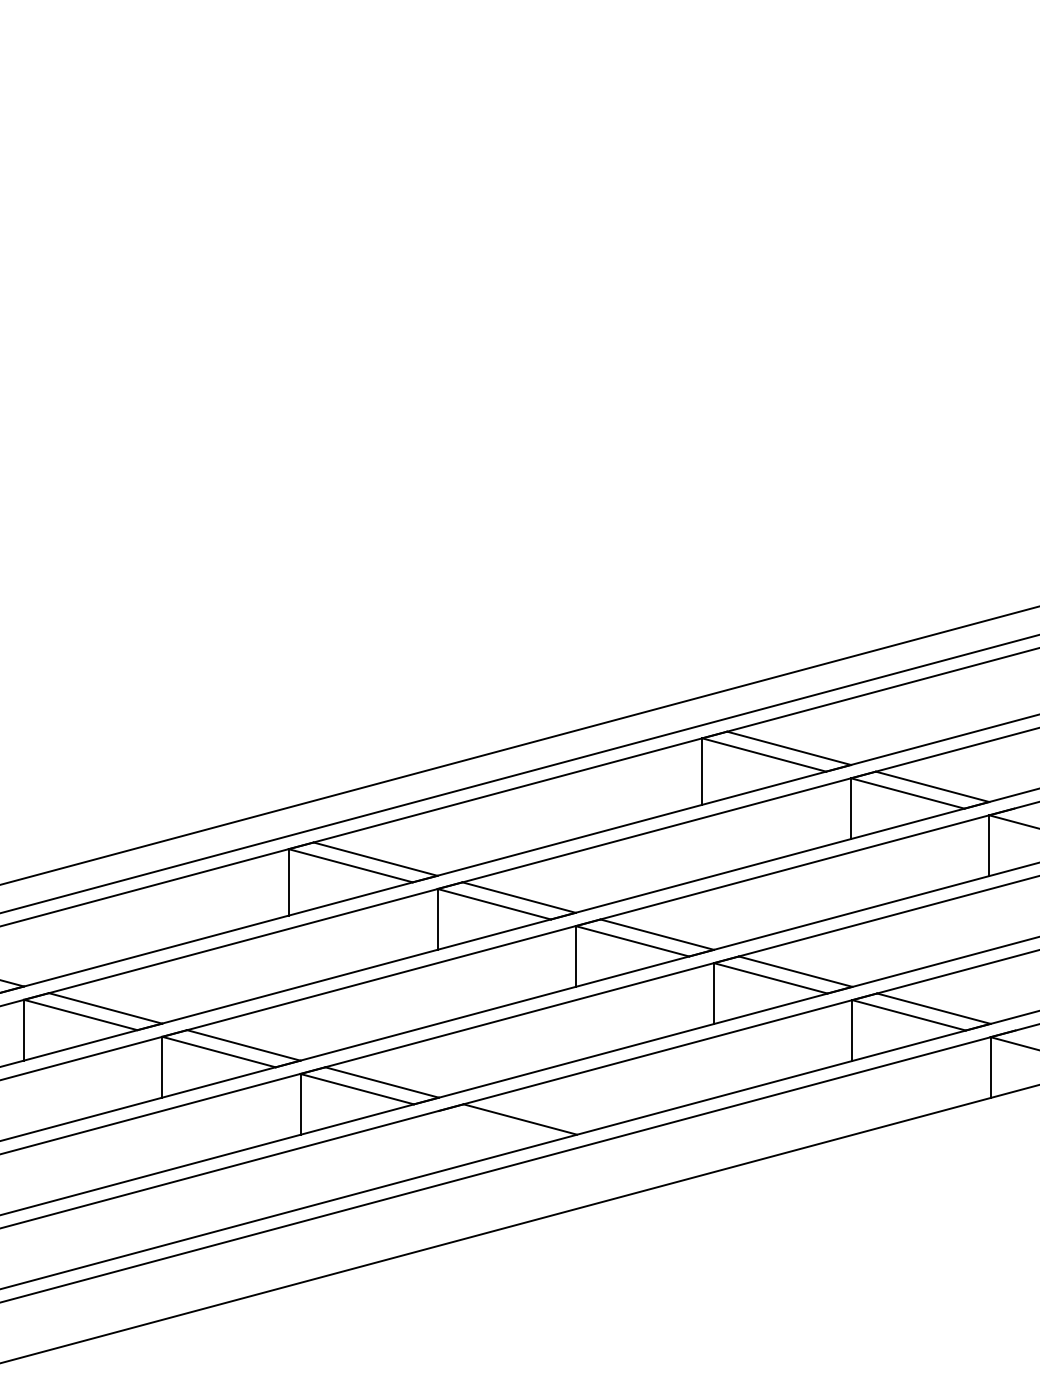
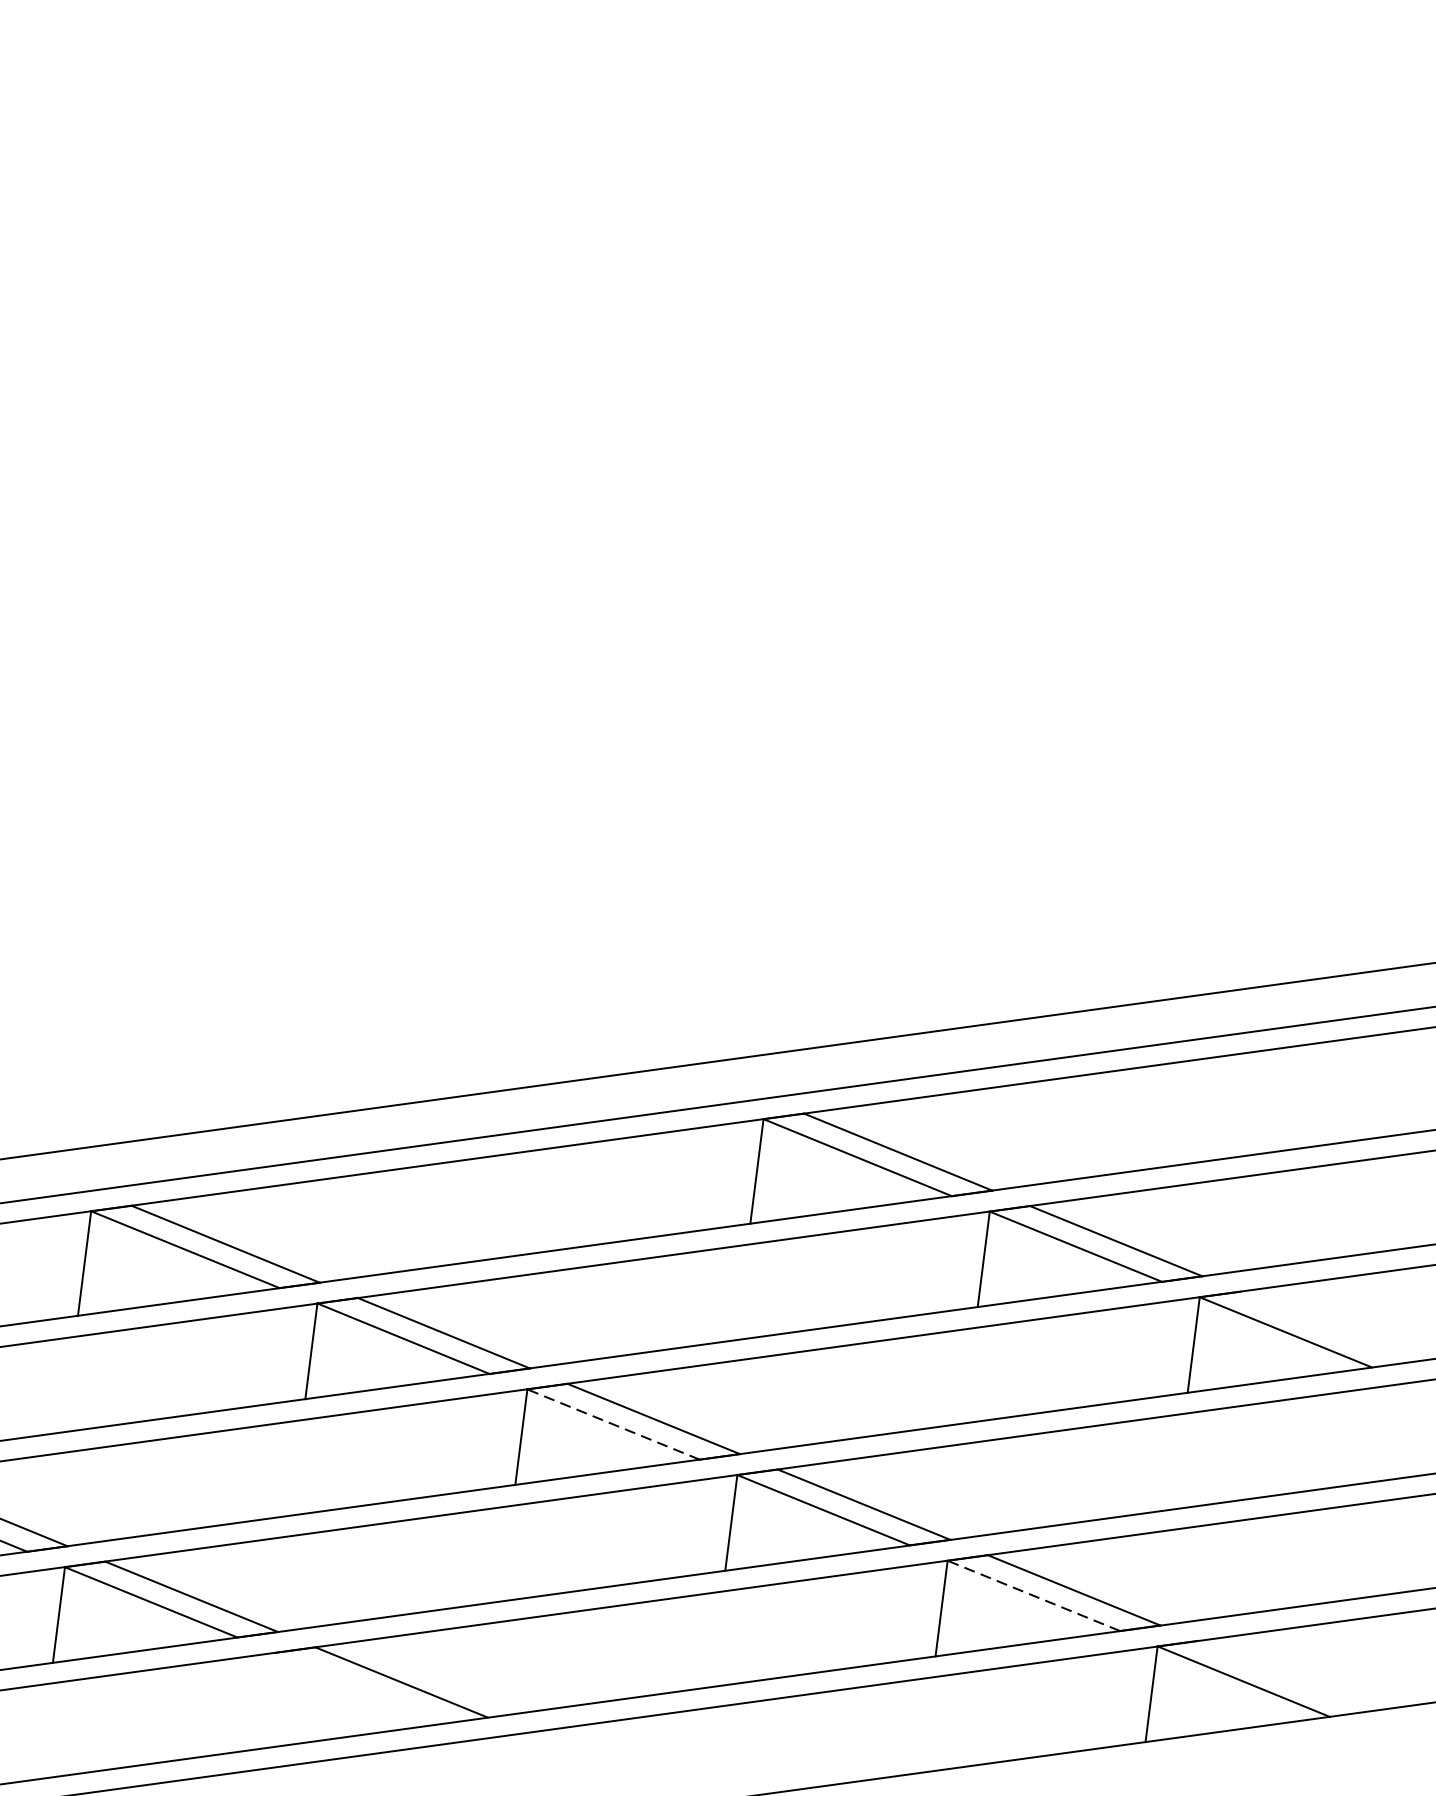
line: (632, 941) -> (613, 1424), solid -> dashed
line: (909, 1015) -> (1034, 1596), solid -> dashed

